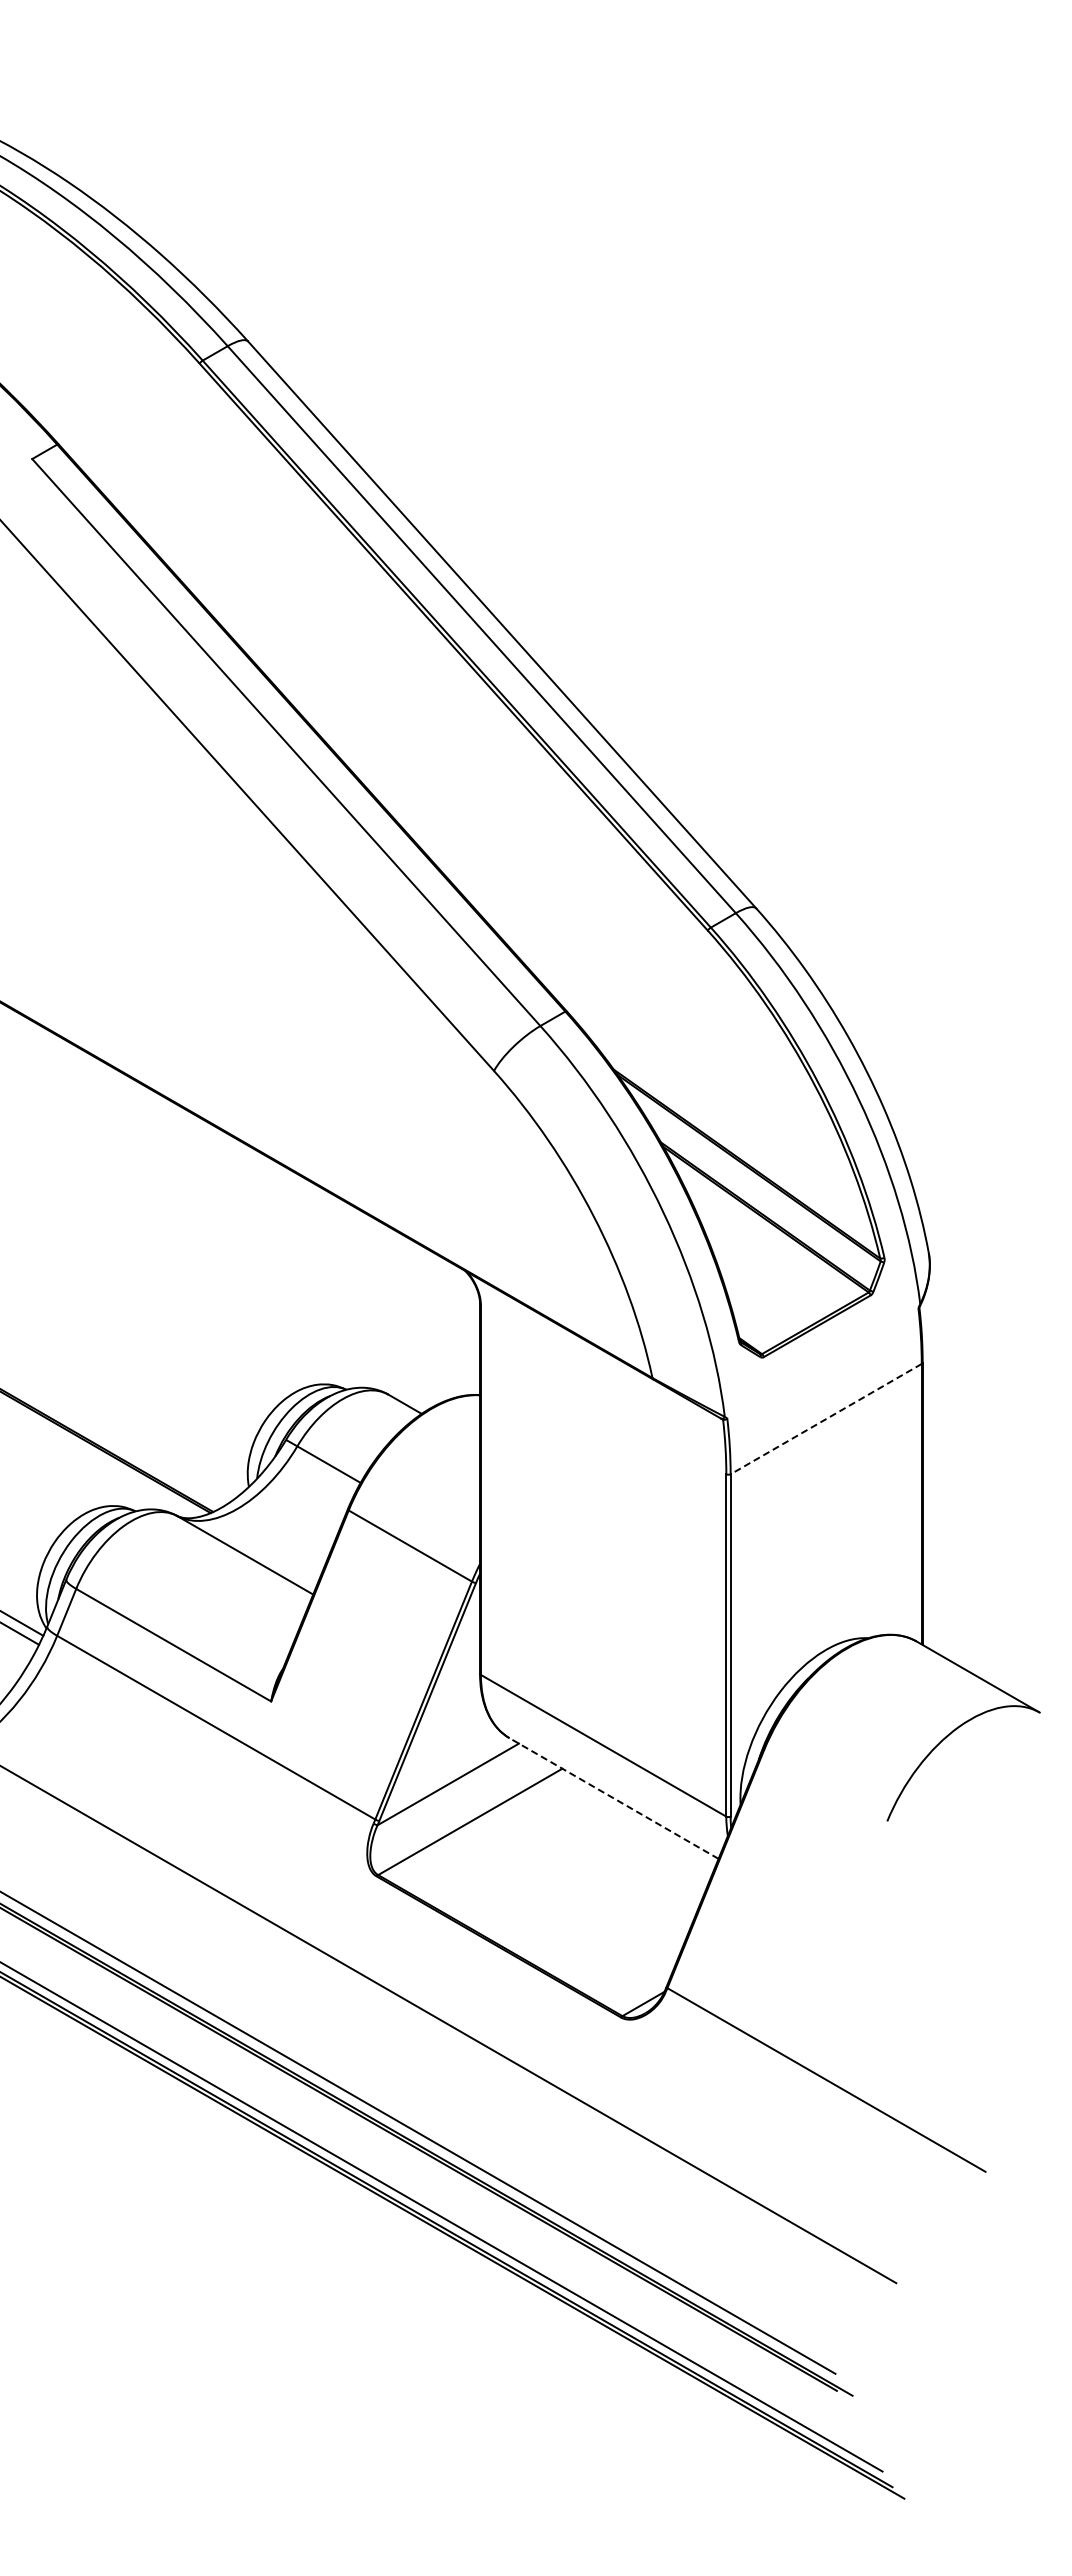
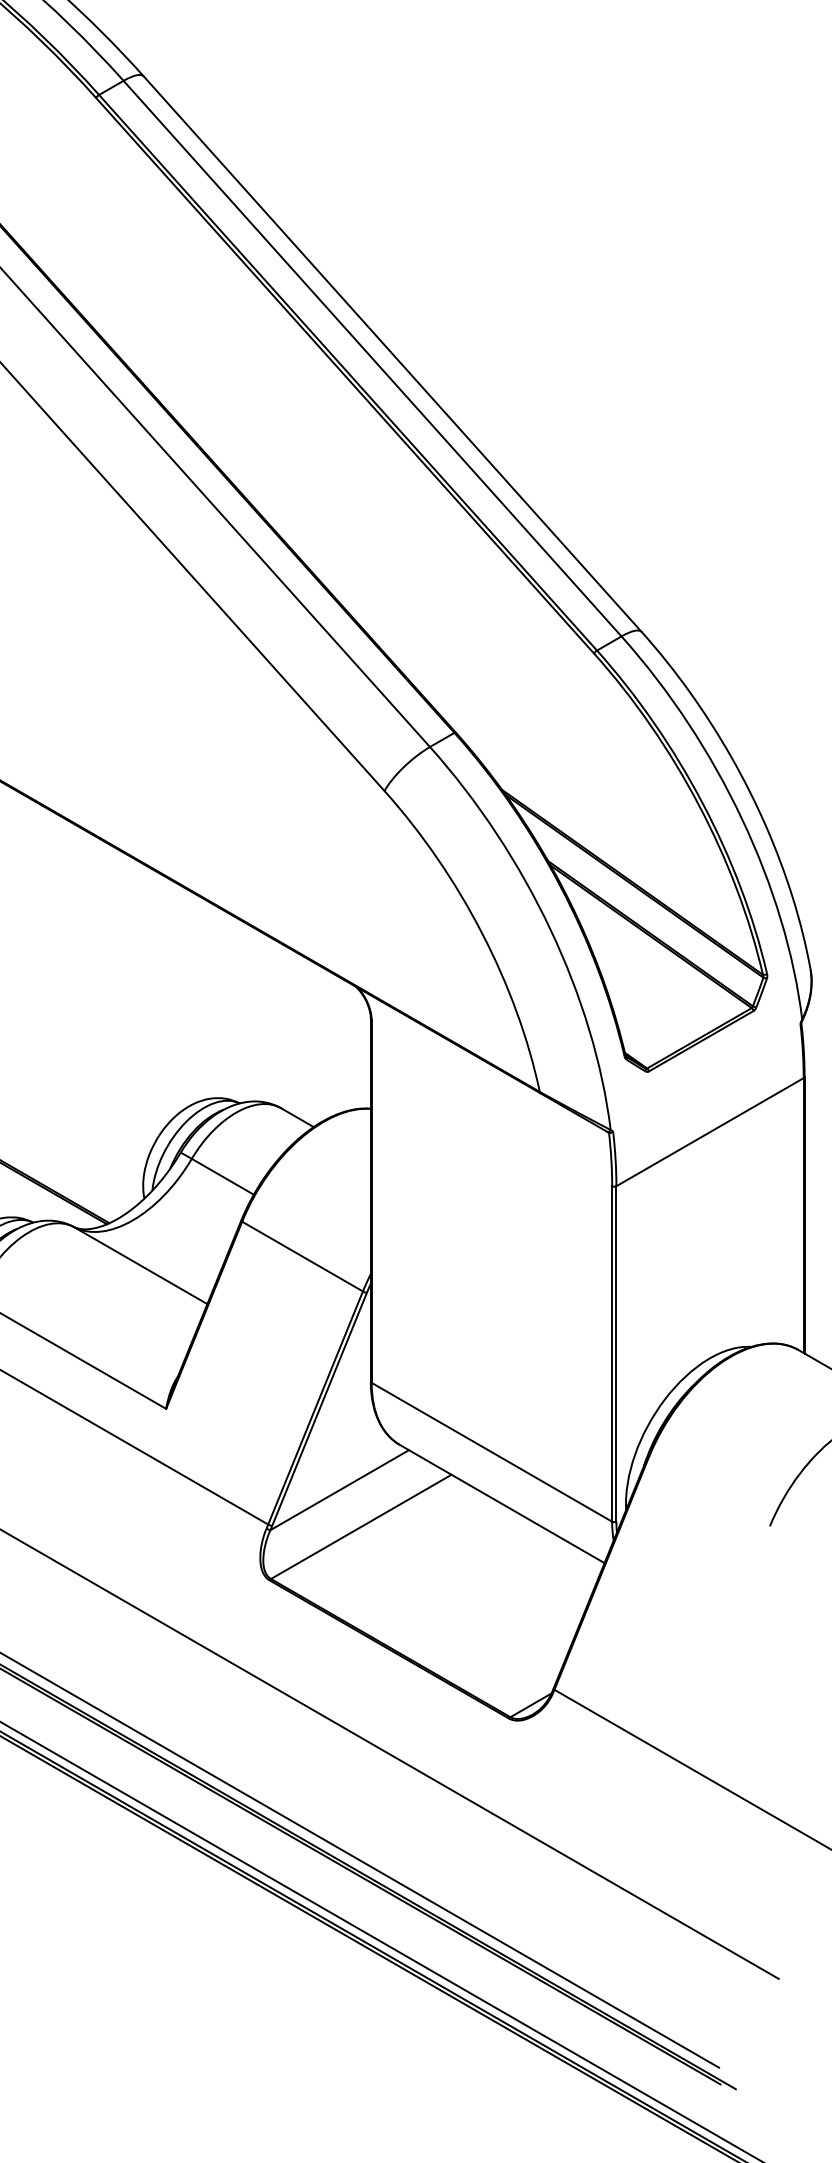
line: (825, 1419) -> (709, 1132), dashed -> solid
line: (614, 1798) -> (502, 1503), dashed -> solid

